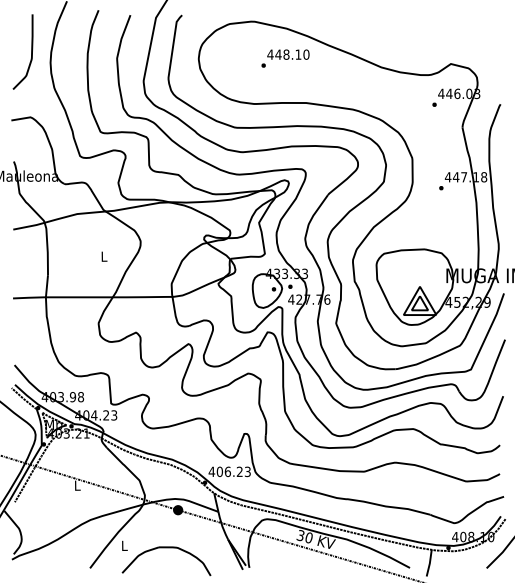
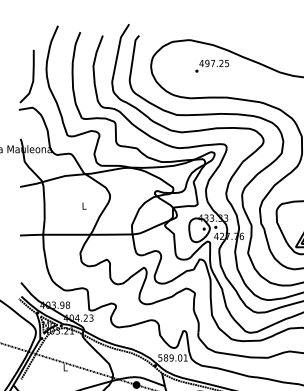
curve: (31, 51) -> (33, 76), moved
text: (292, 54) -> (217, 63), 448.10 -> 497.25
text: (229, 471) -> (172, 357), 406.23 -> 589.01

